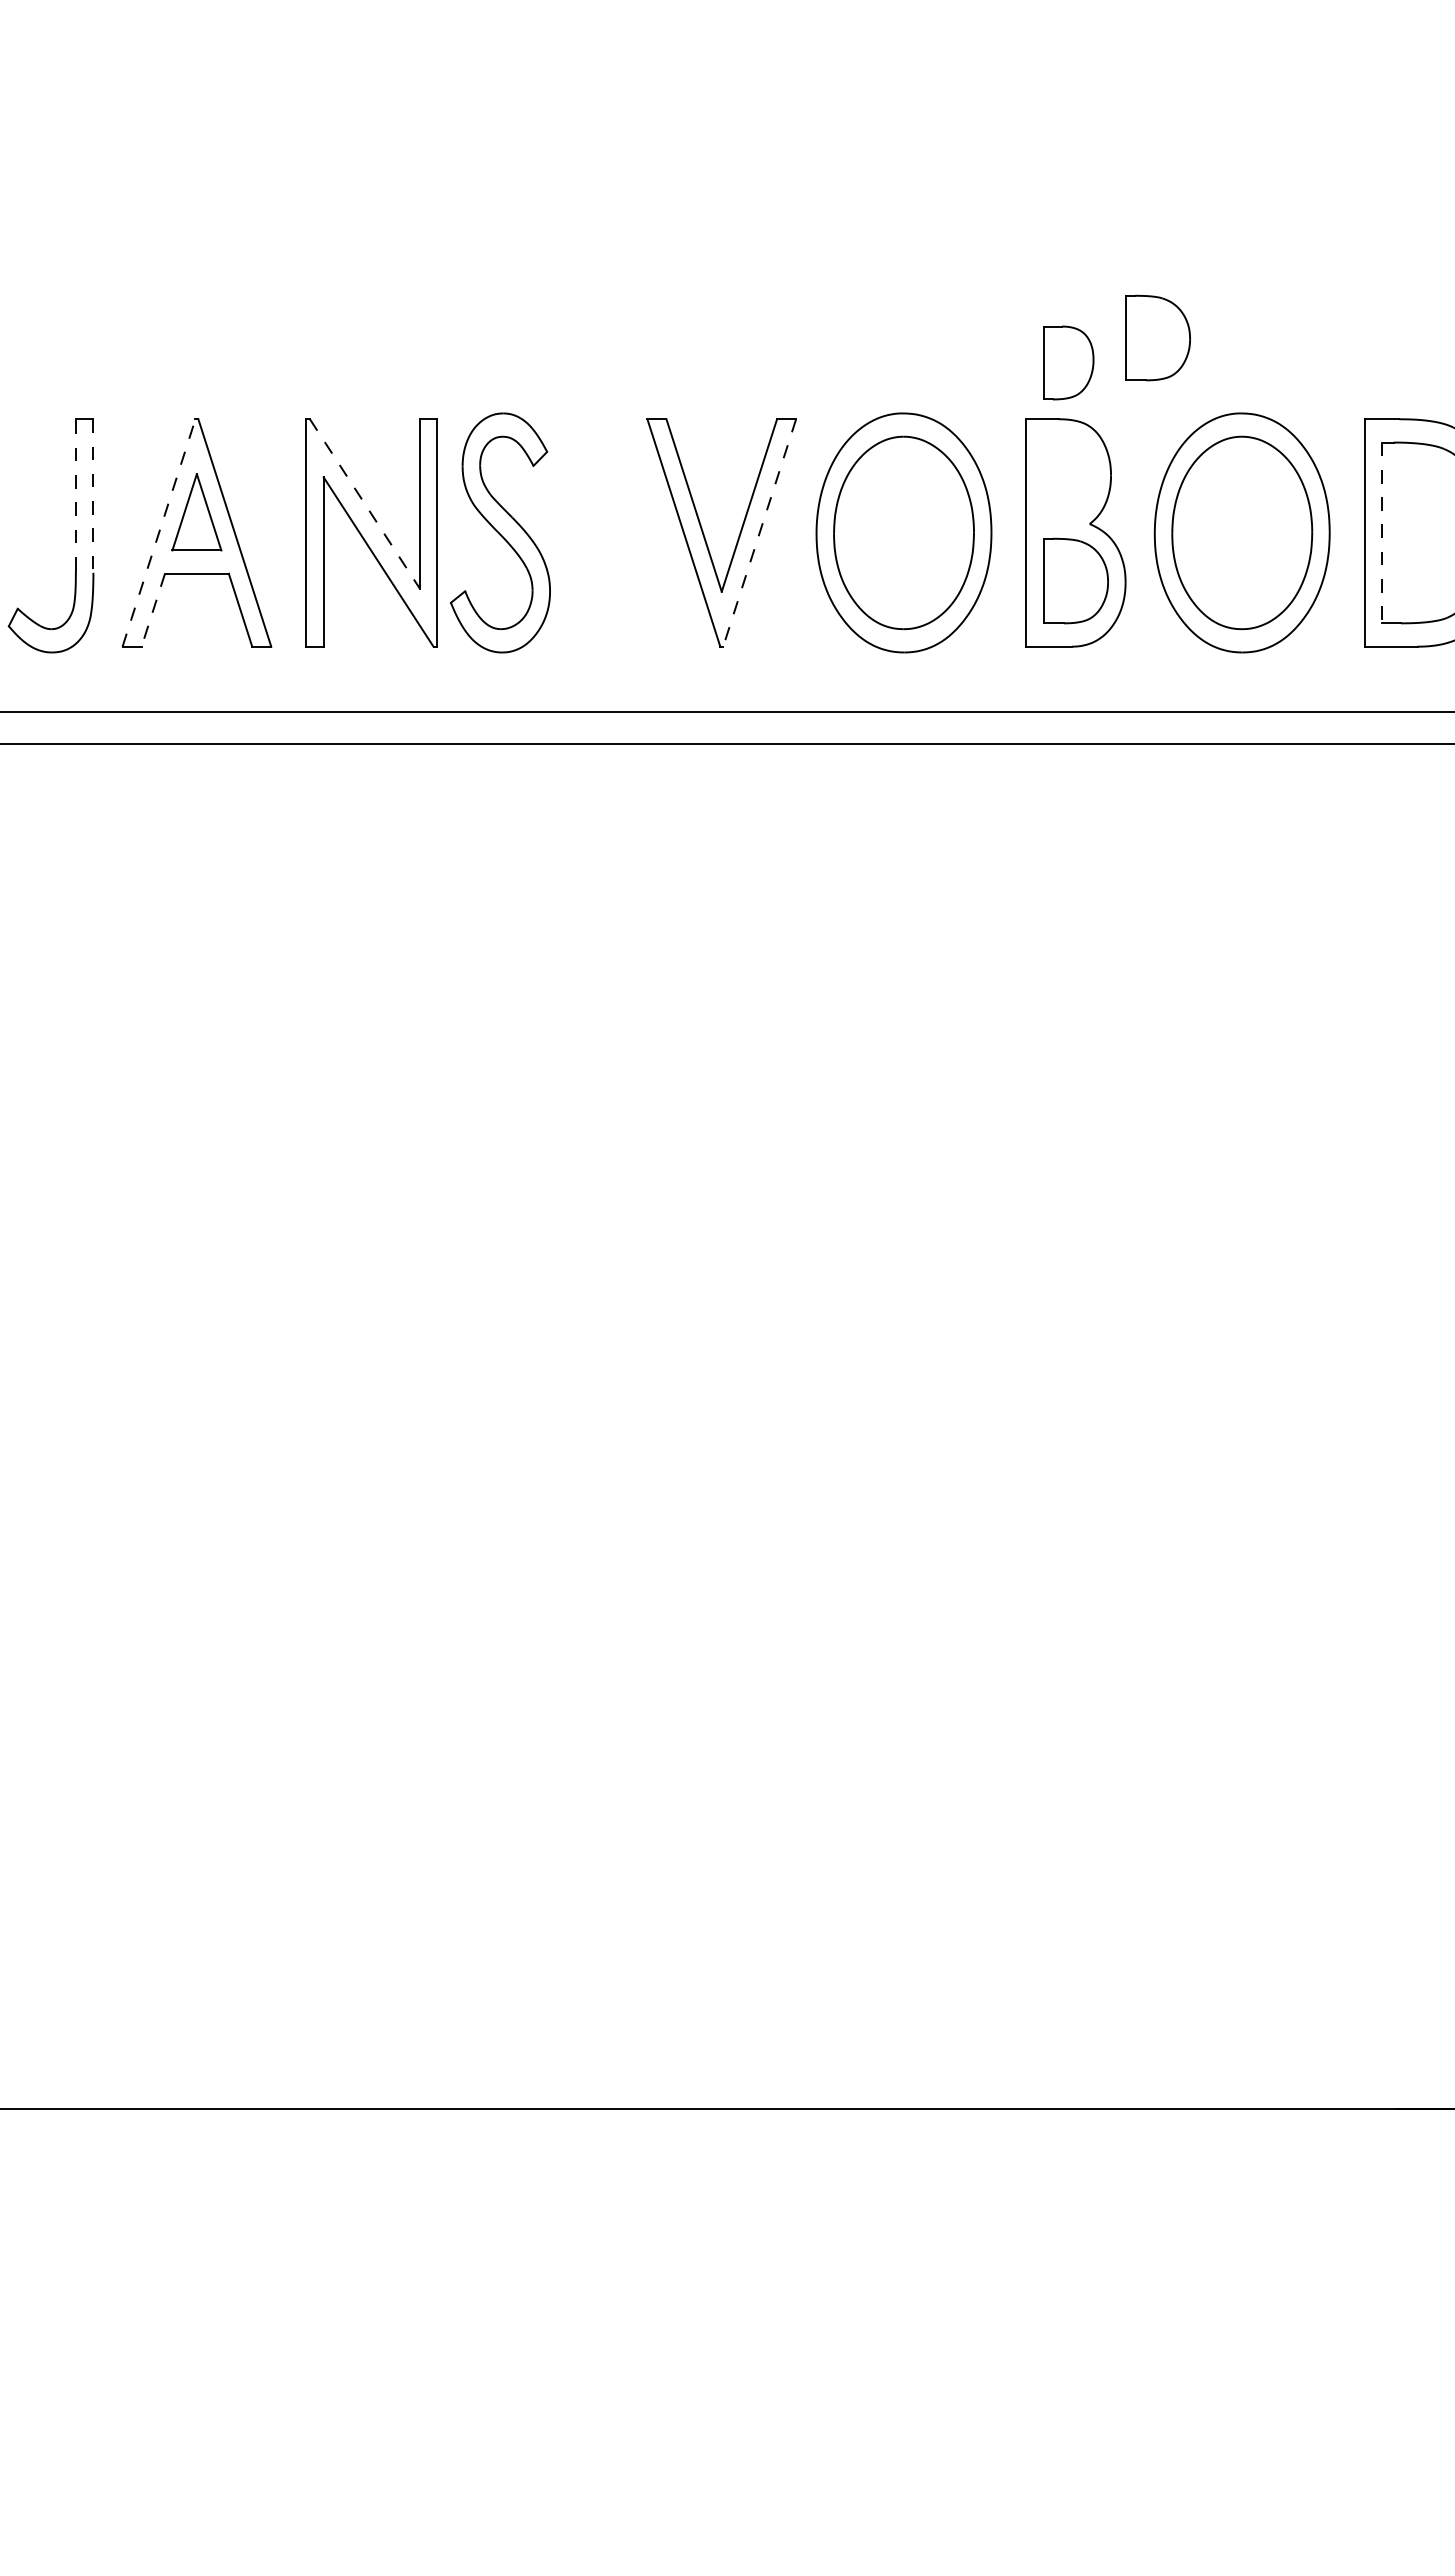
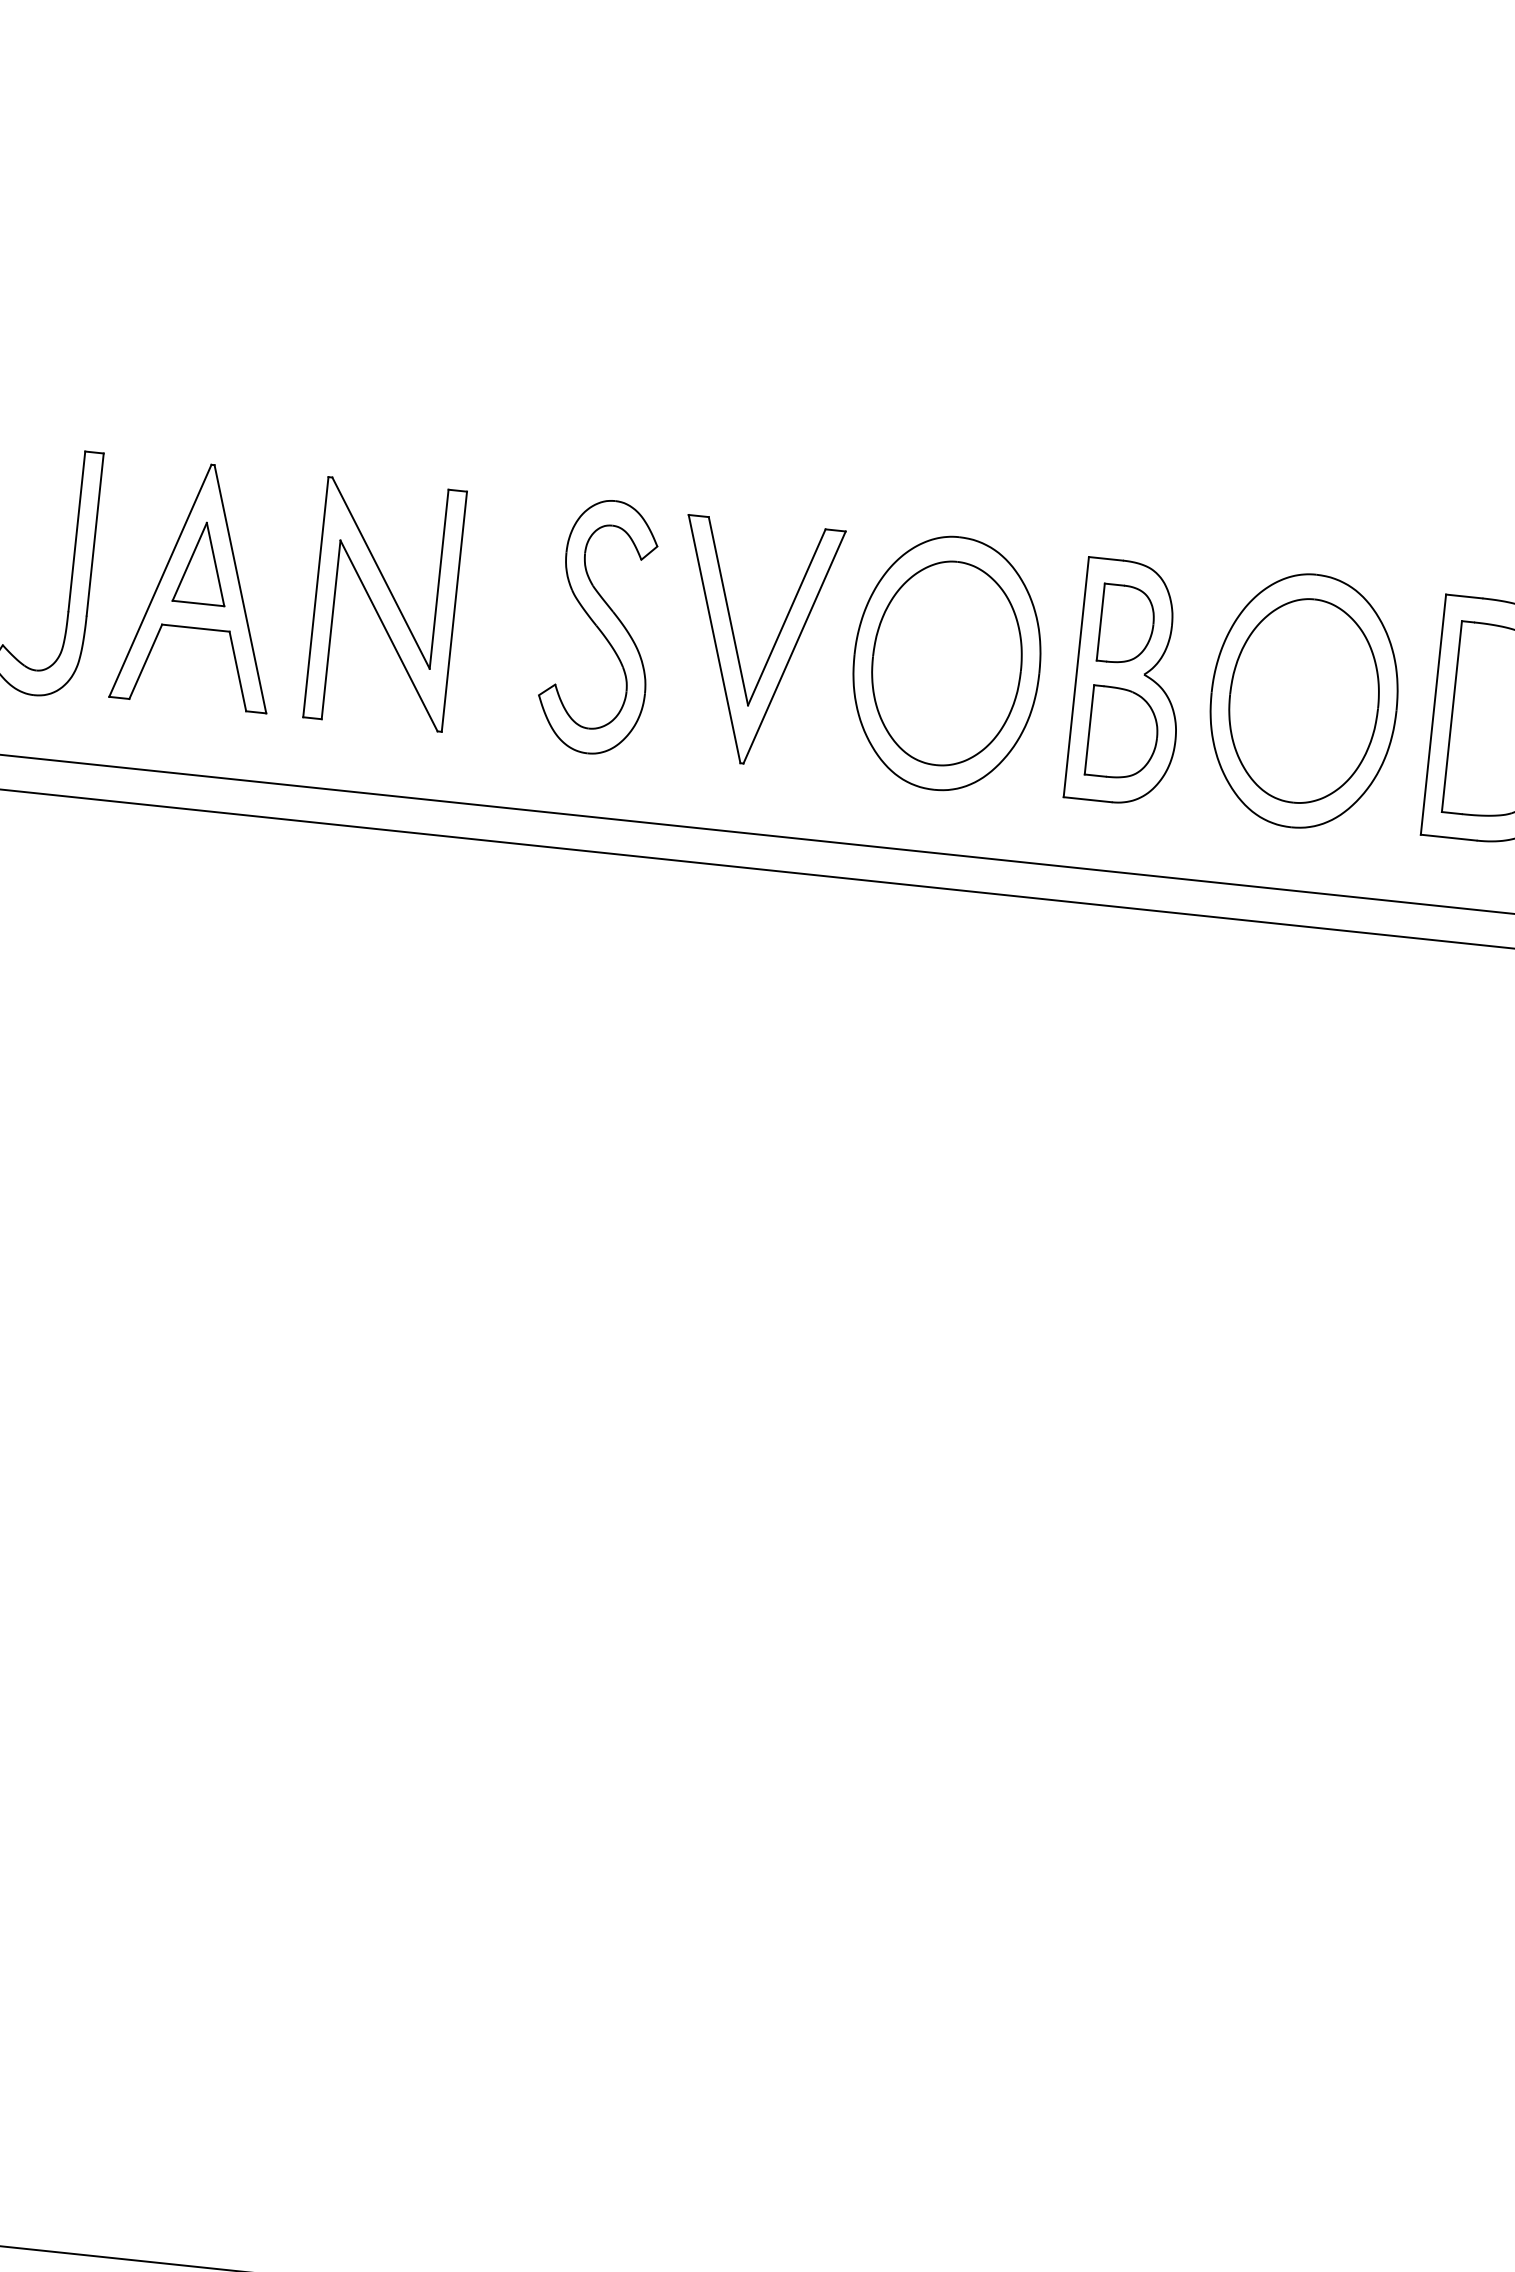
part: (1157, 337) -> (1236, 485), removed
part: (1068, 362) -> (1126, 624), moved
line: (75, 494) -> (76, 530), dashed -> solid
line: (93, 496) -> (95, 535), dashed -> solid
line: (365, 504) -> (381, 573), dashed -> solid
line: (159, 532) -> (160, 580), dashed -> solid
part: (499, 532) -> (598, 626), moved
line: (759, 533) -> (794, 648), dashed -> solid
line: (1382, 533) -> (1452, 717), dashed -> solid
line: (153, 610) -> (145, 662), dashed -> solid

